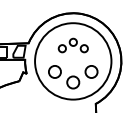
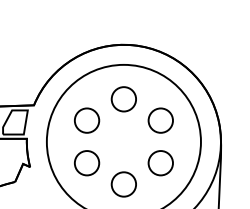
part: (73, 45) -> (124, 109), size x1.67

